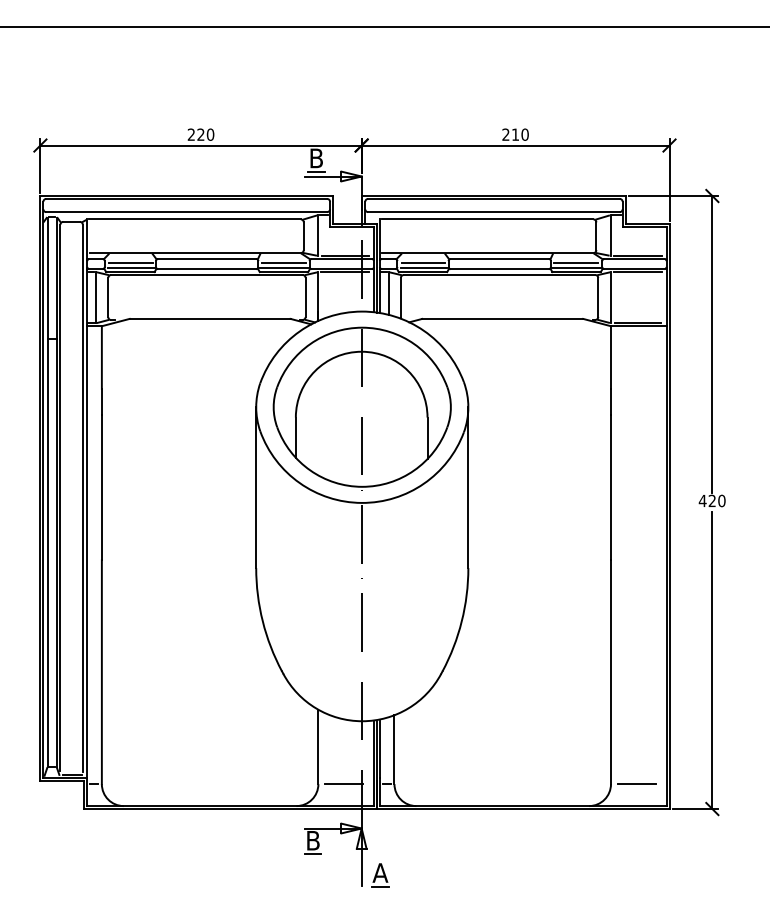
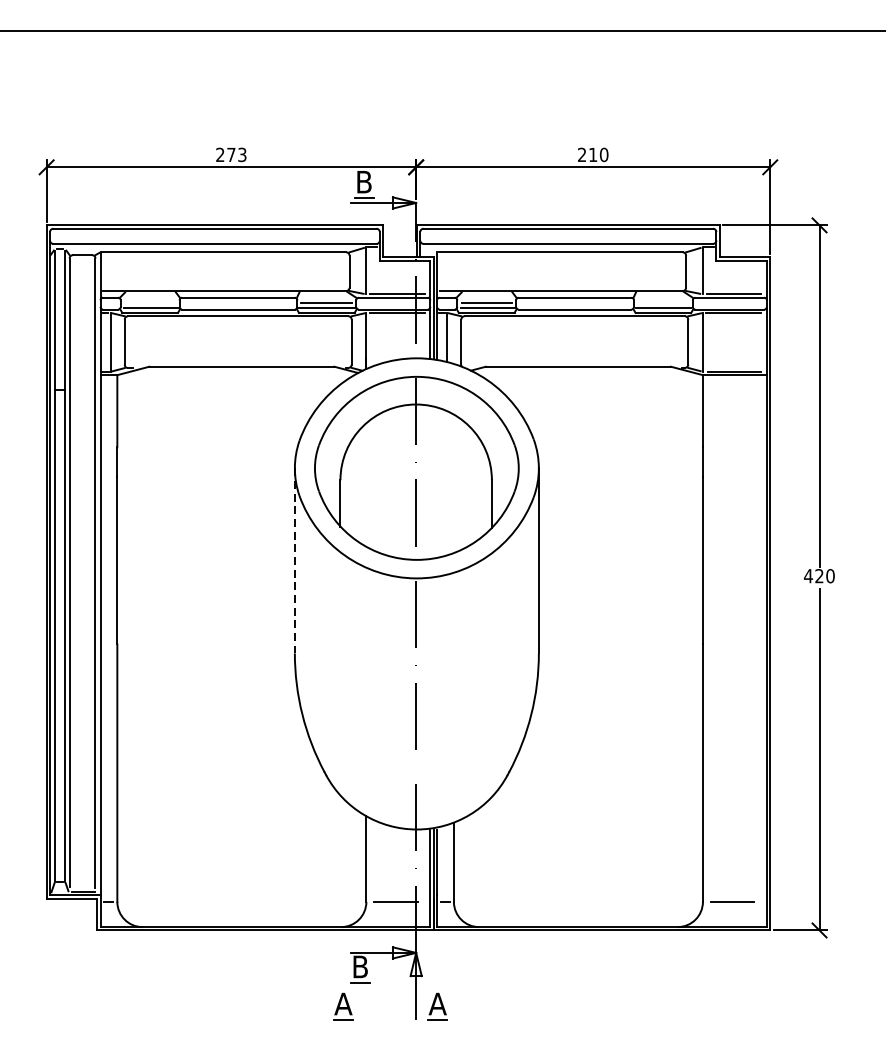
text: (205, 134) -> (236, 154), 220 -> 273
line: (130, 263) -> (150, 303), removed
line: (576, 263) -> (663, 303), removed
line: (256, 488) -> (295, 561), solid -> dashed
part: (298, 875) -> (343, 1006), added

